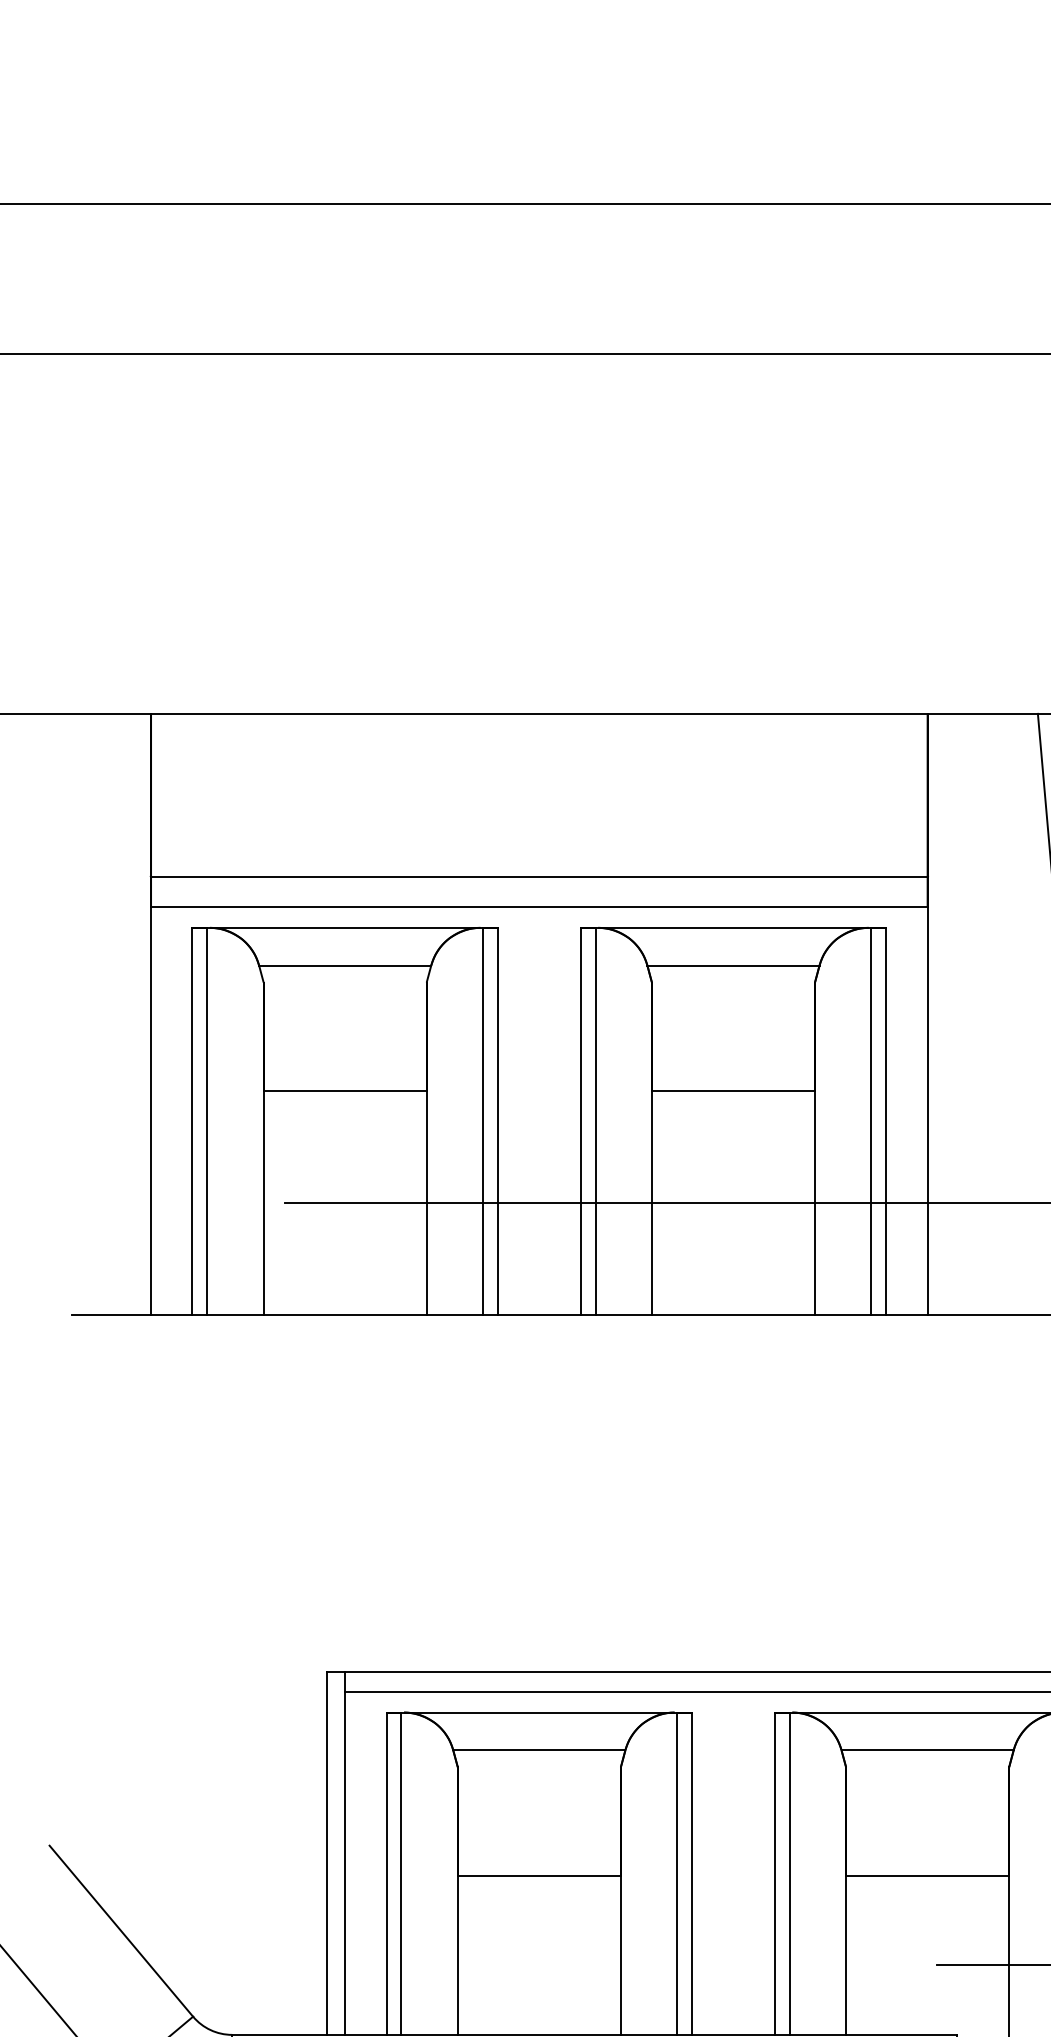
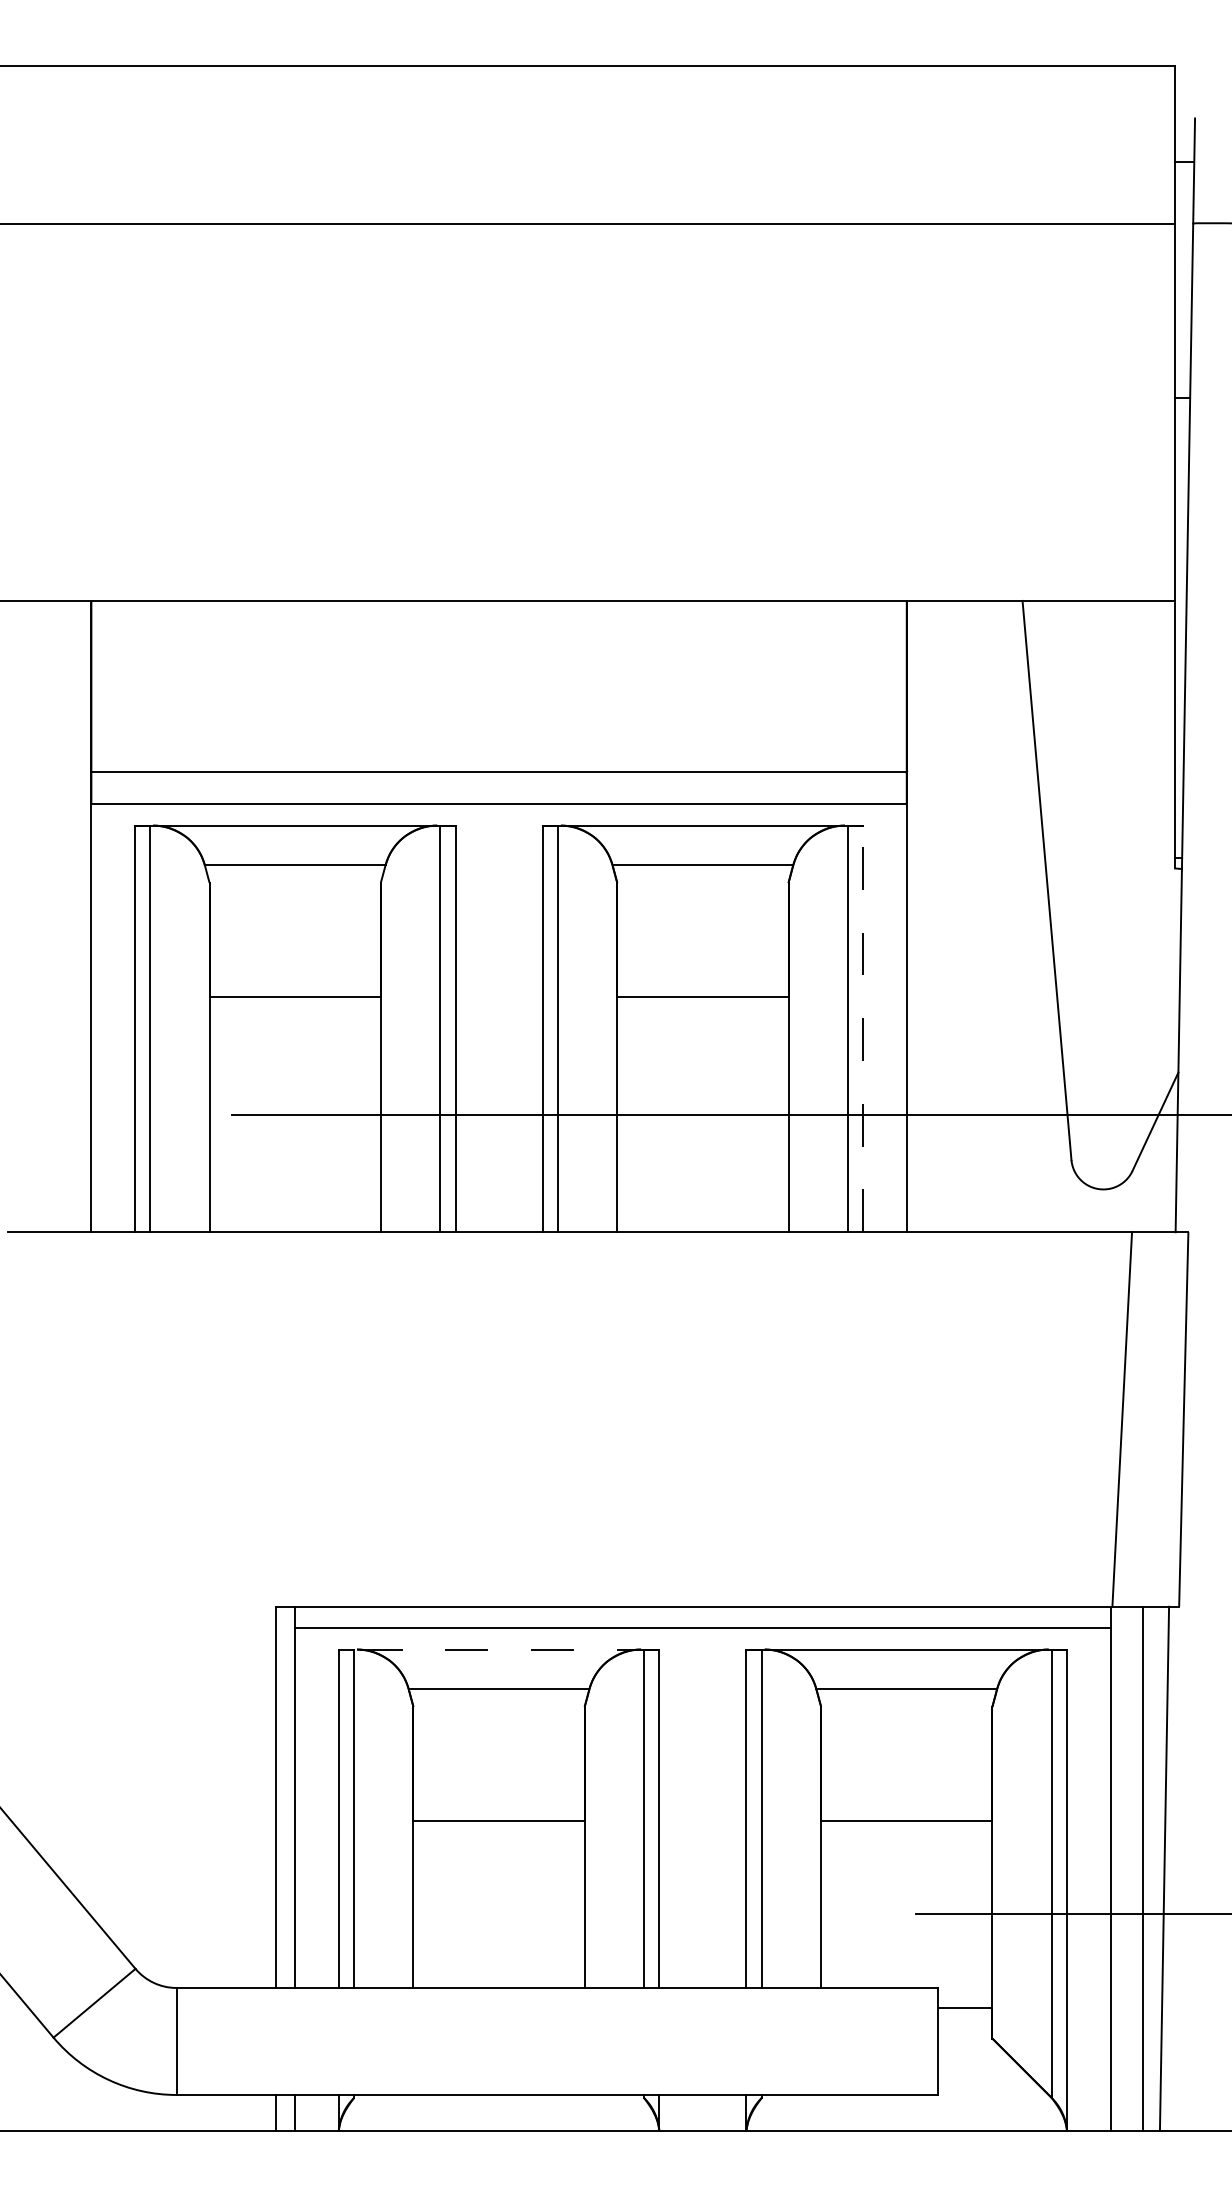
line: (886, 1121) -> (863, 1028), solid -> dashed
line: (538, 1712) -> (498, 1649), solid -> dashed

